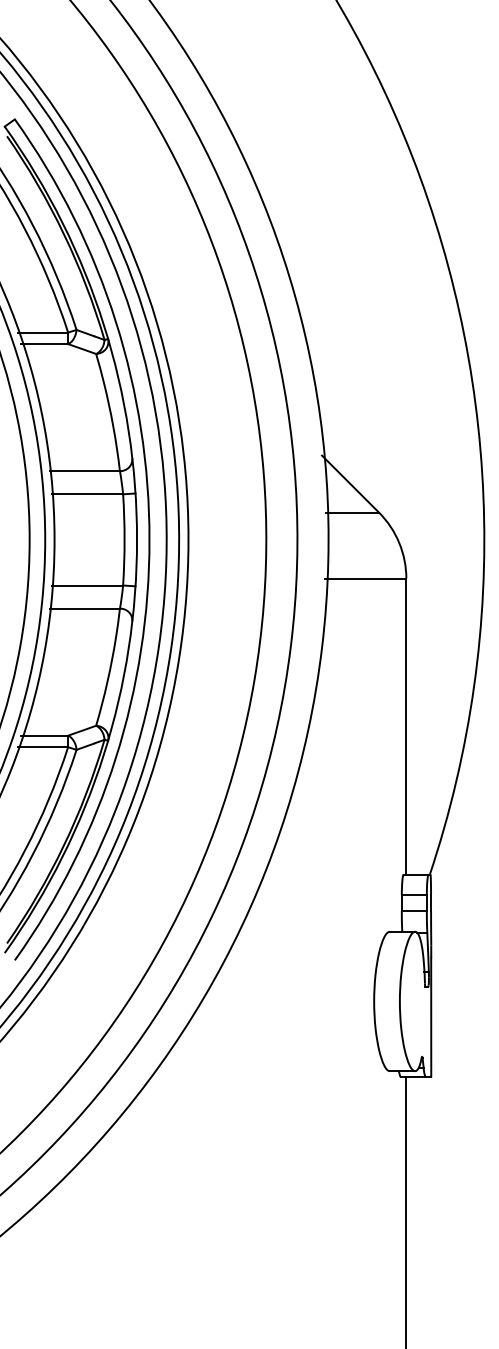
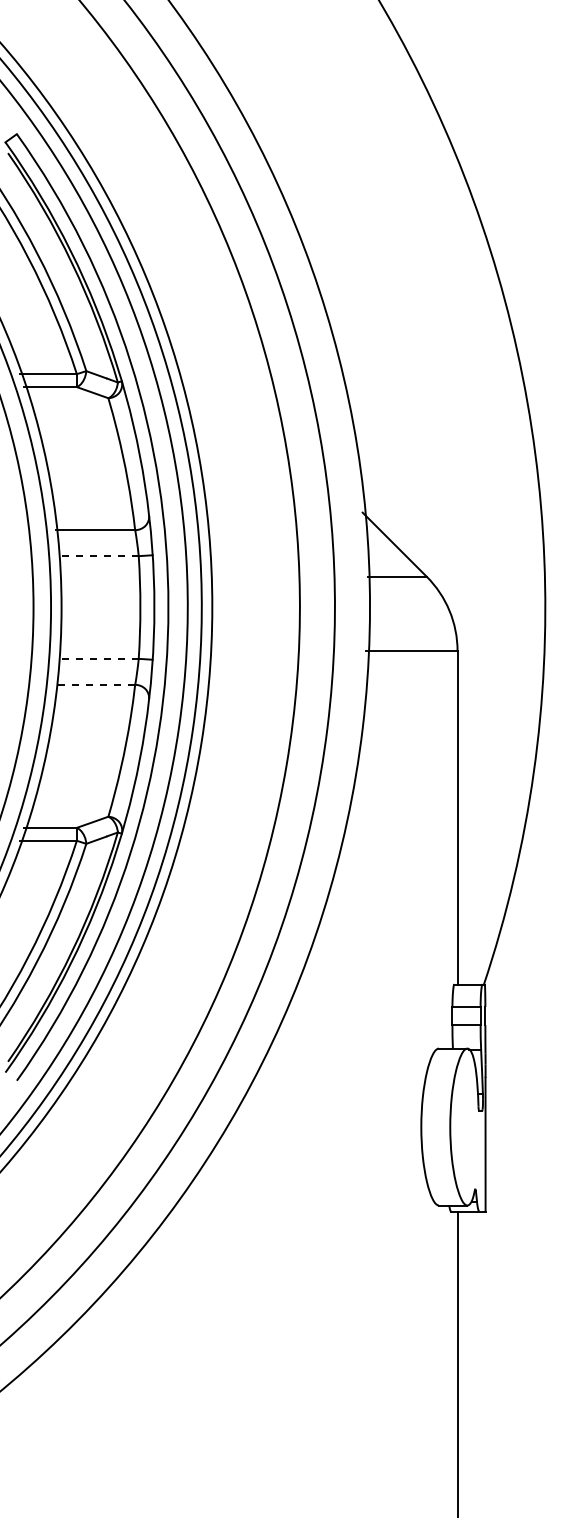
line: (87, 494) -> (98, 556), solid -> dashed
line: (87, 585) -> (98, 658), solid -> dashed
line: (84, 608) -> (95, 684), solid -> dashed

